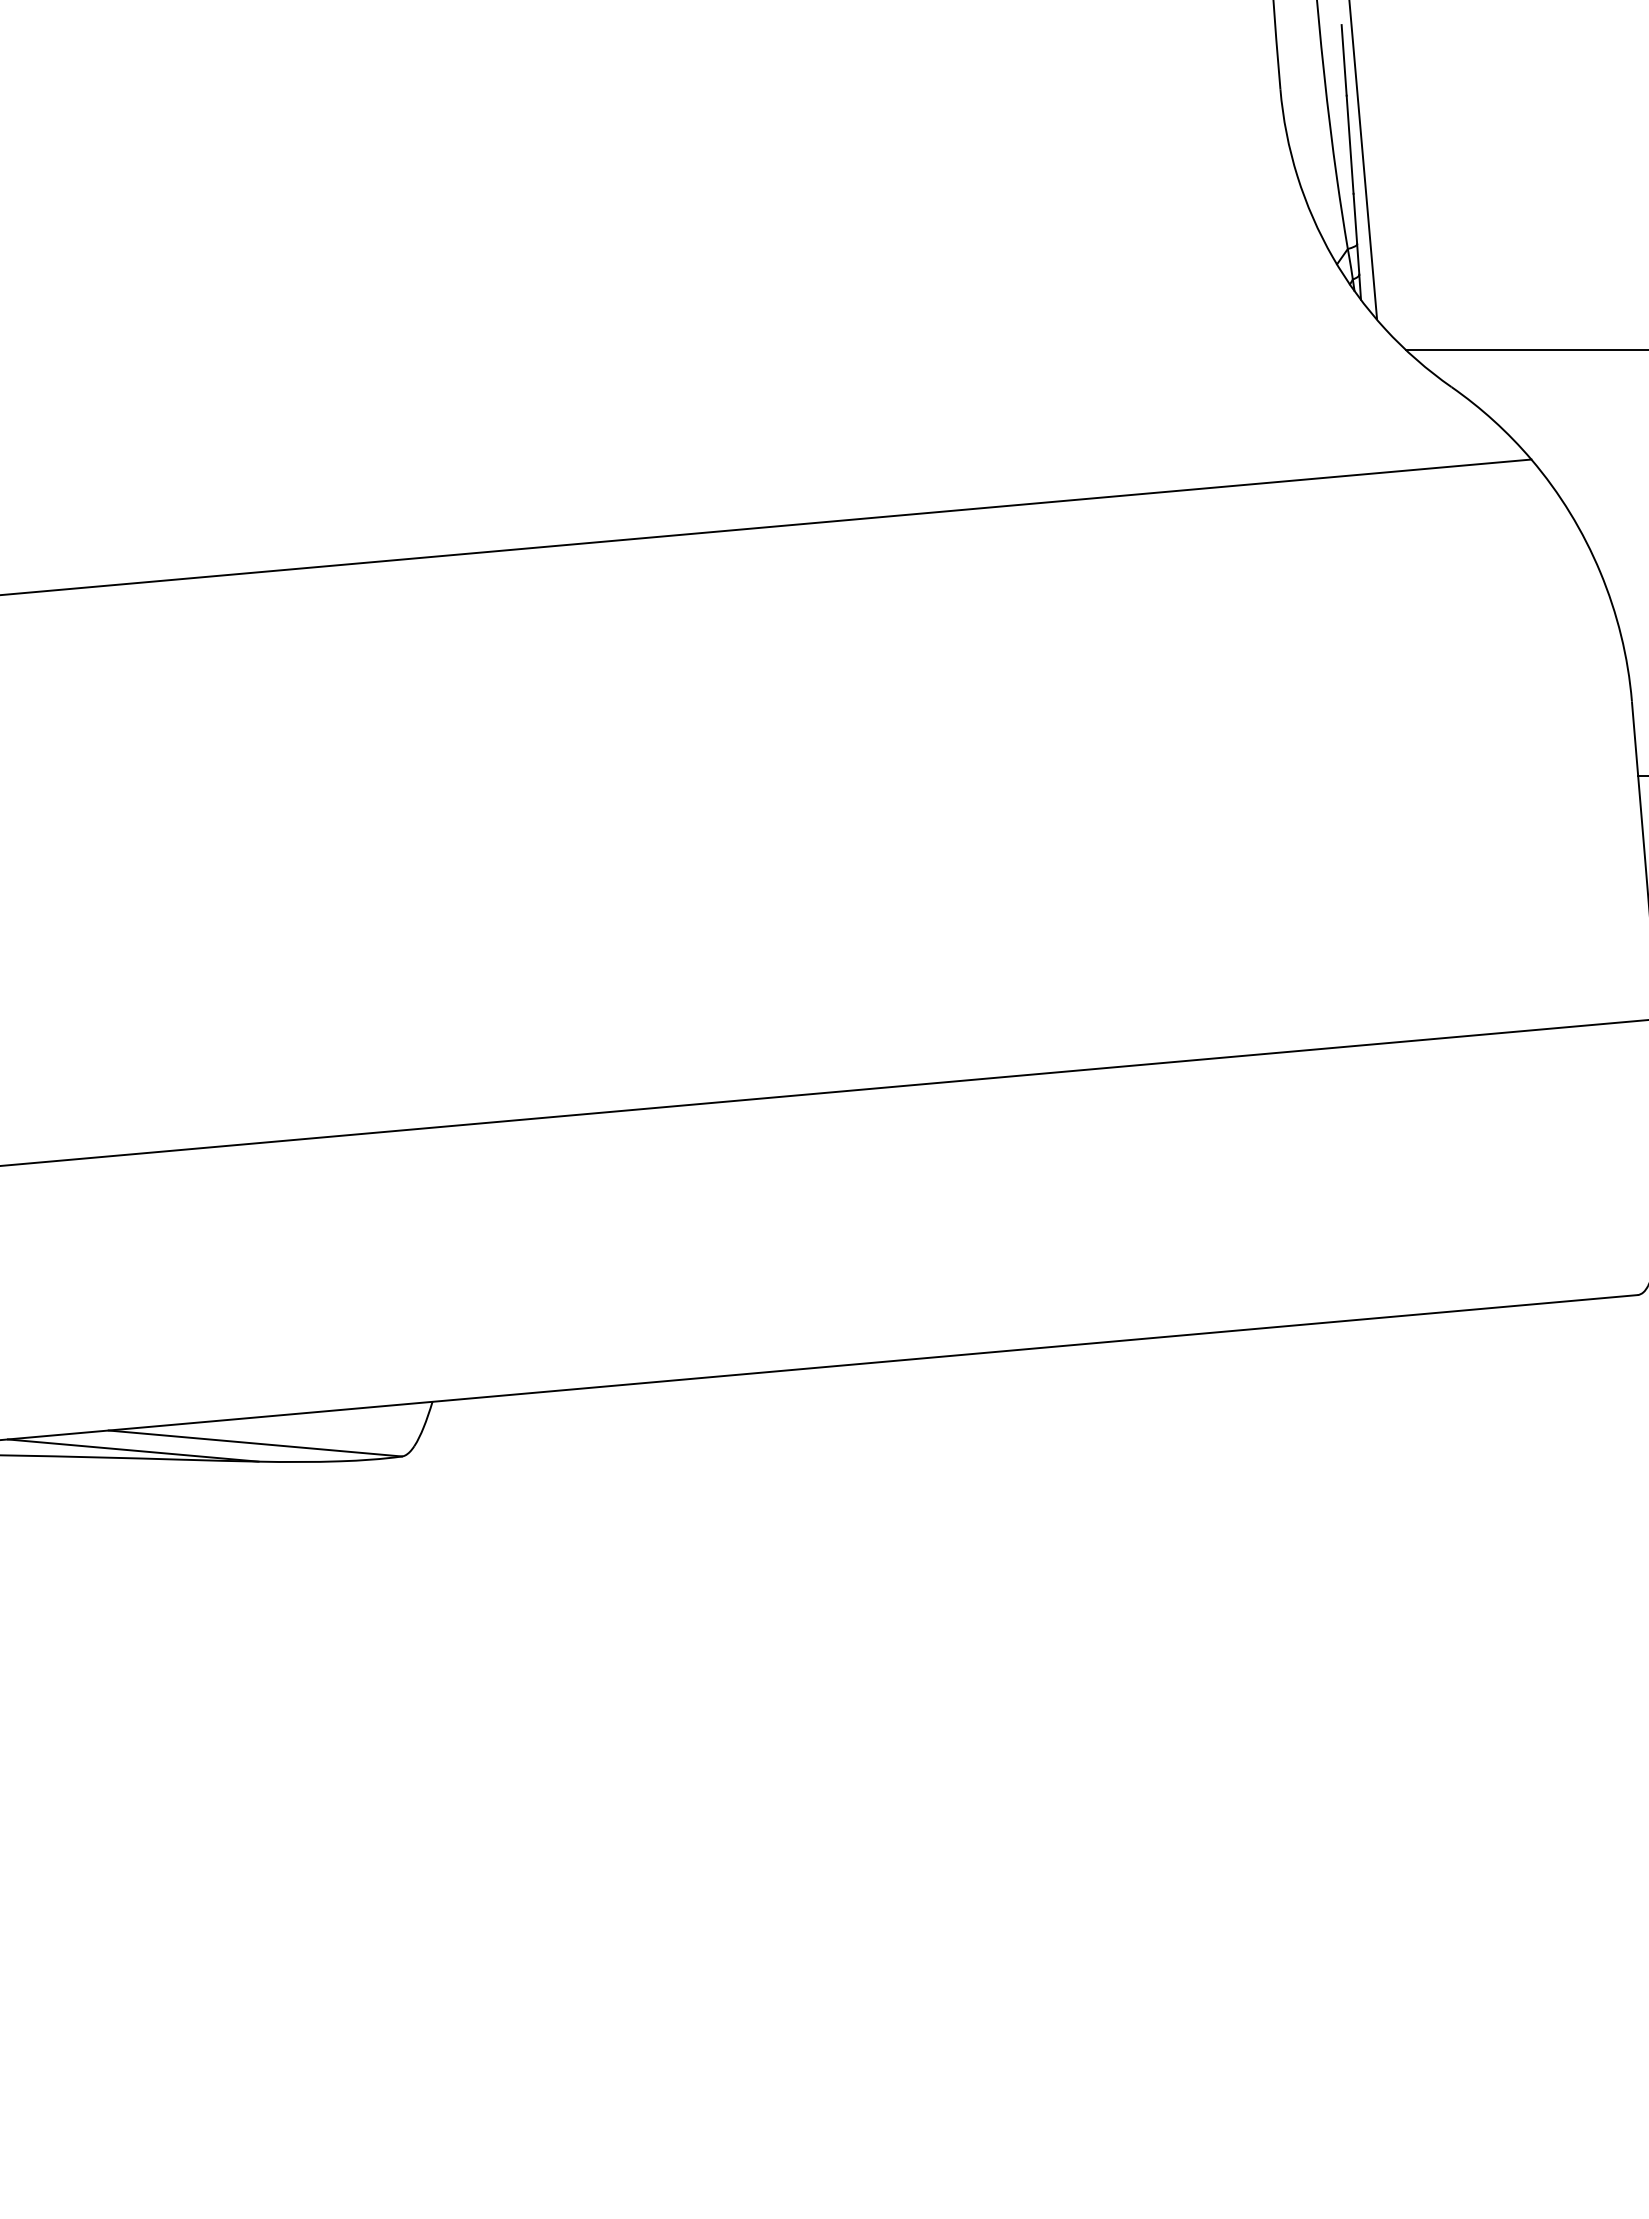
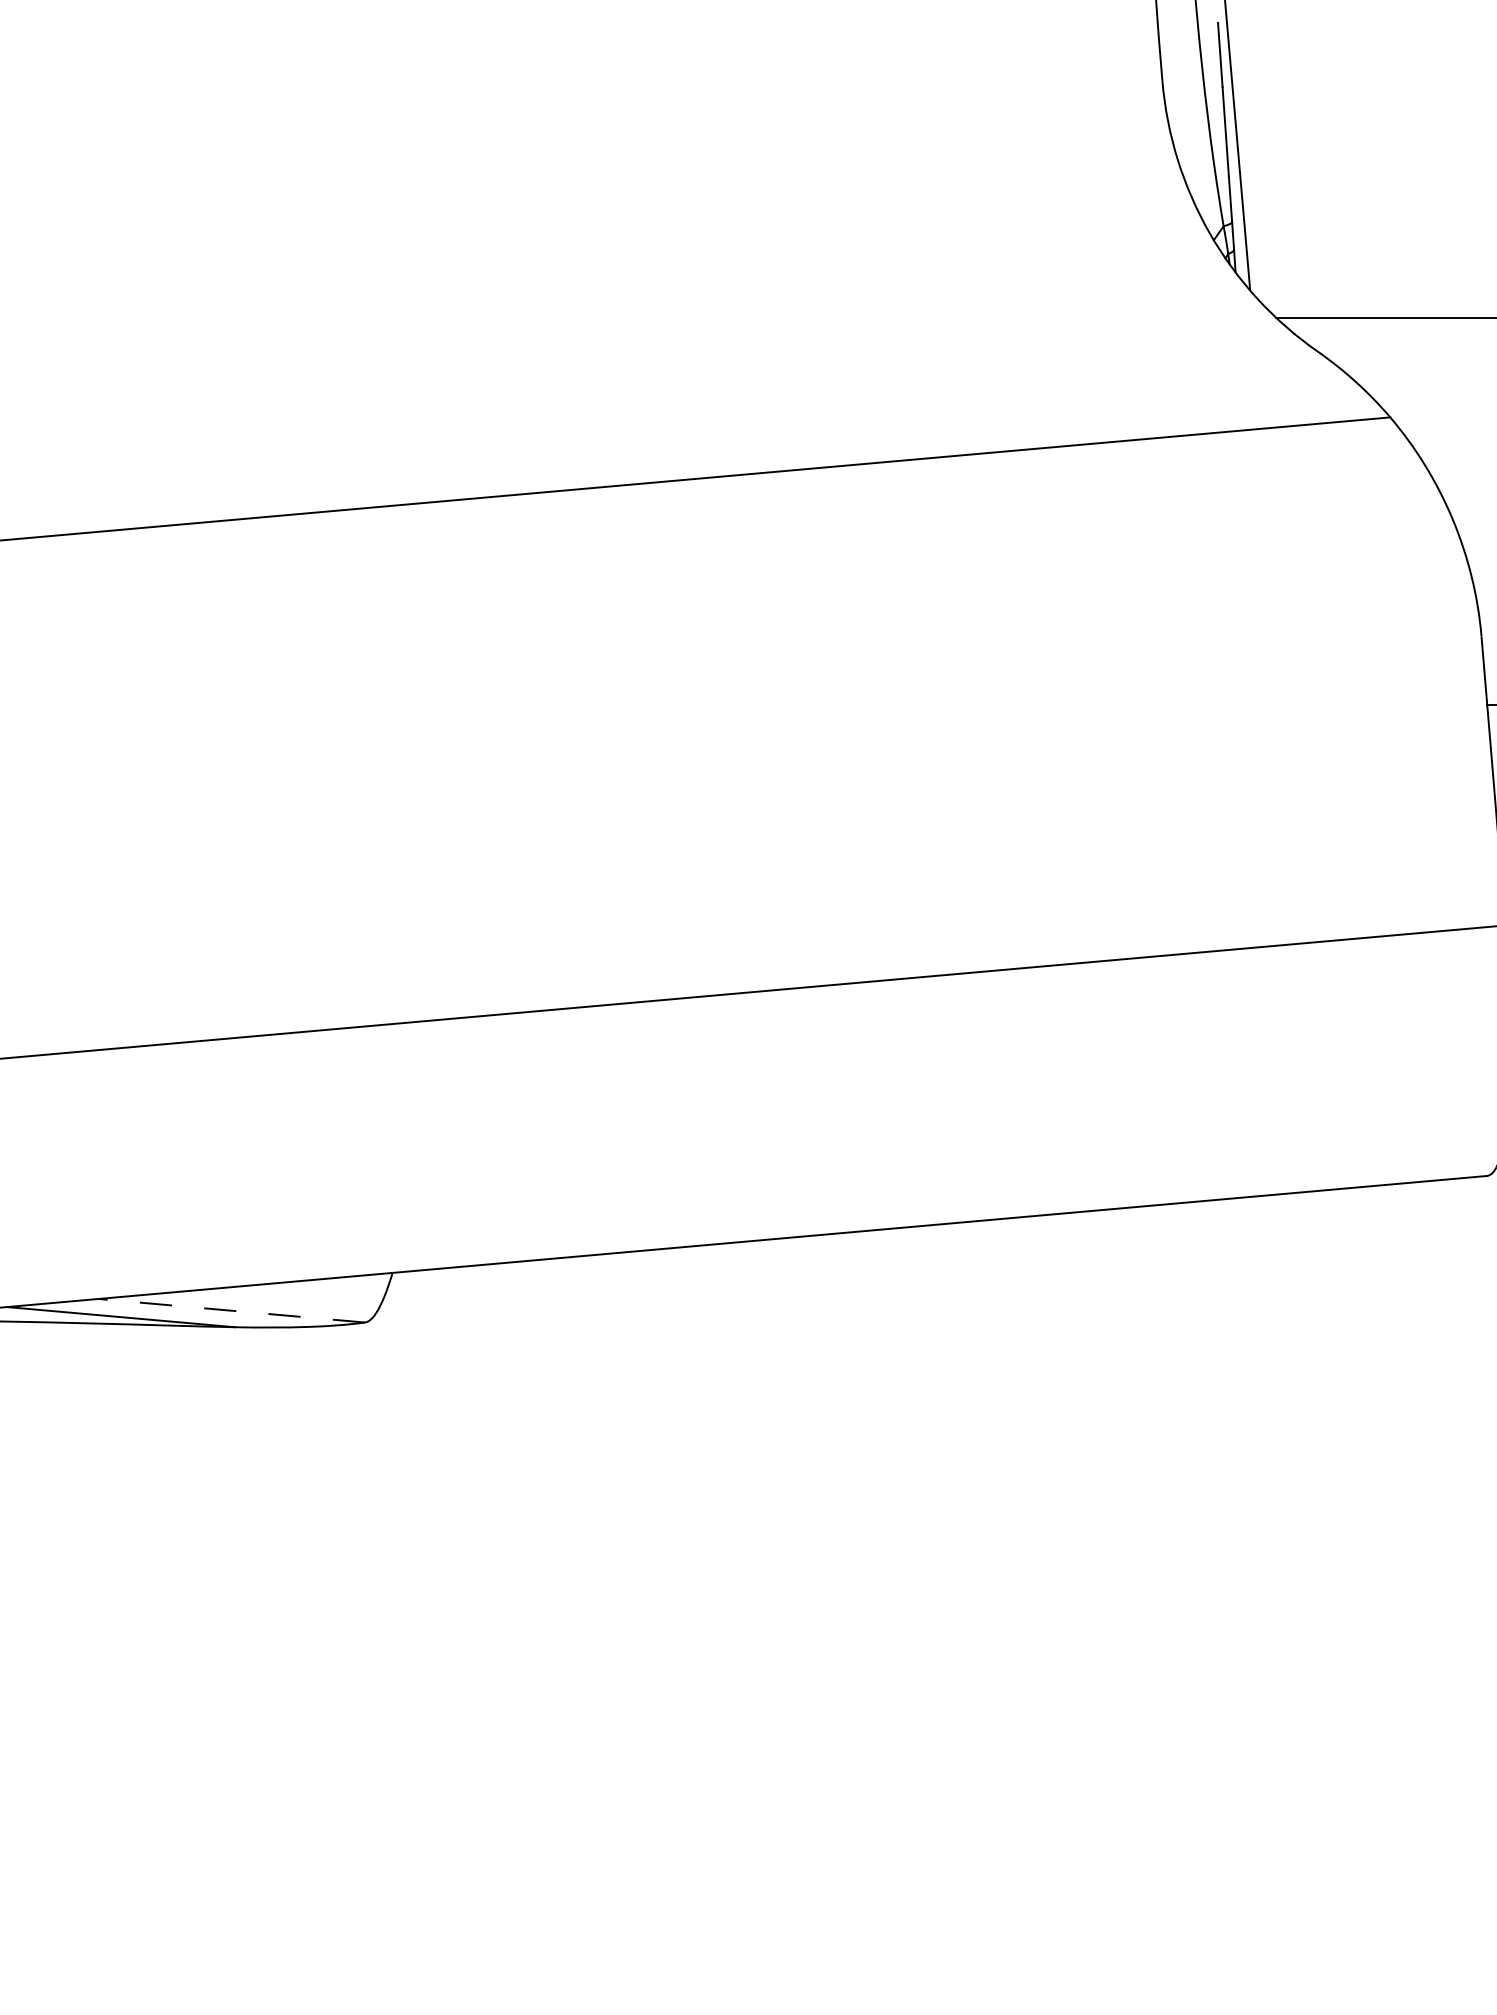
line: (254, 1443) -> (230, 1310), solid -> dashed

